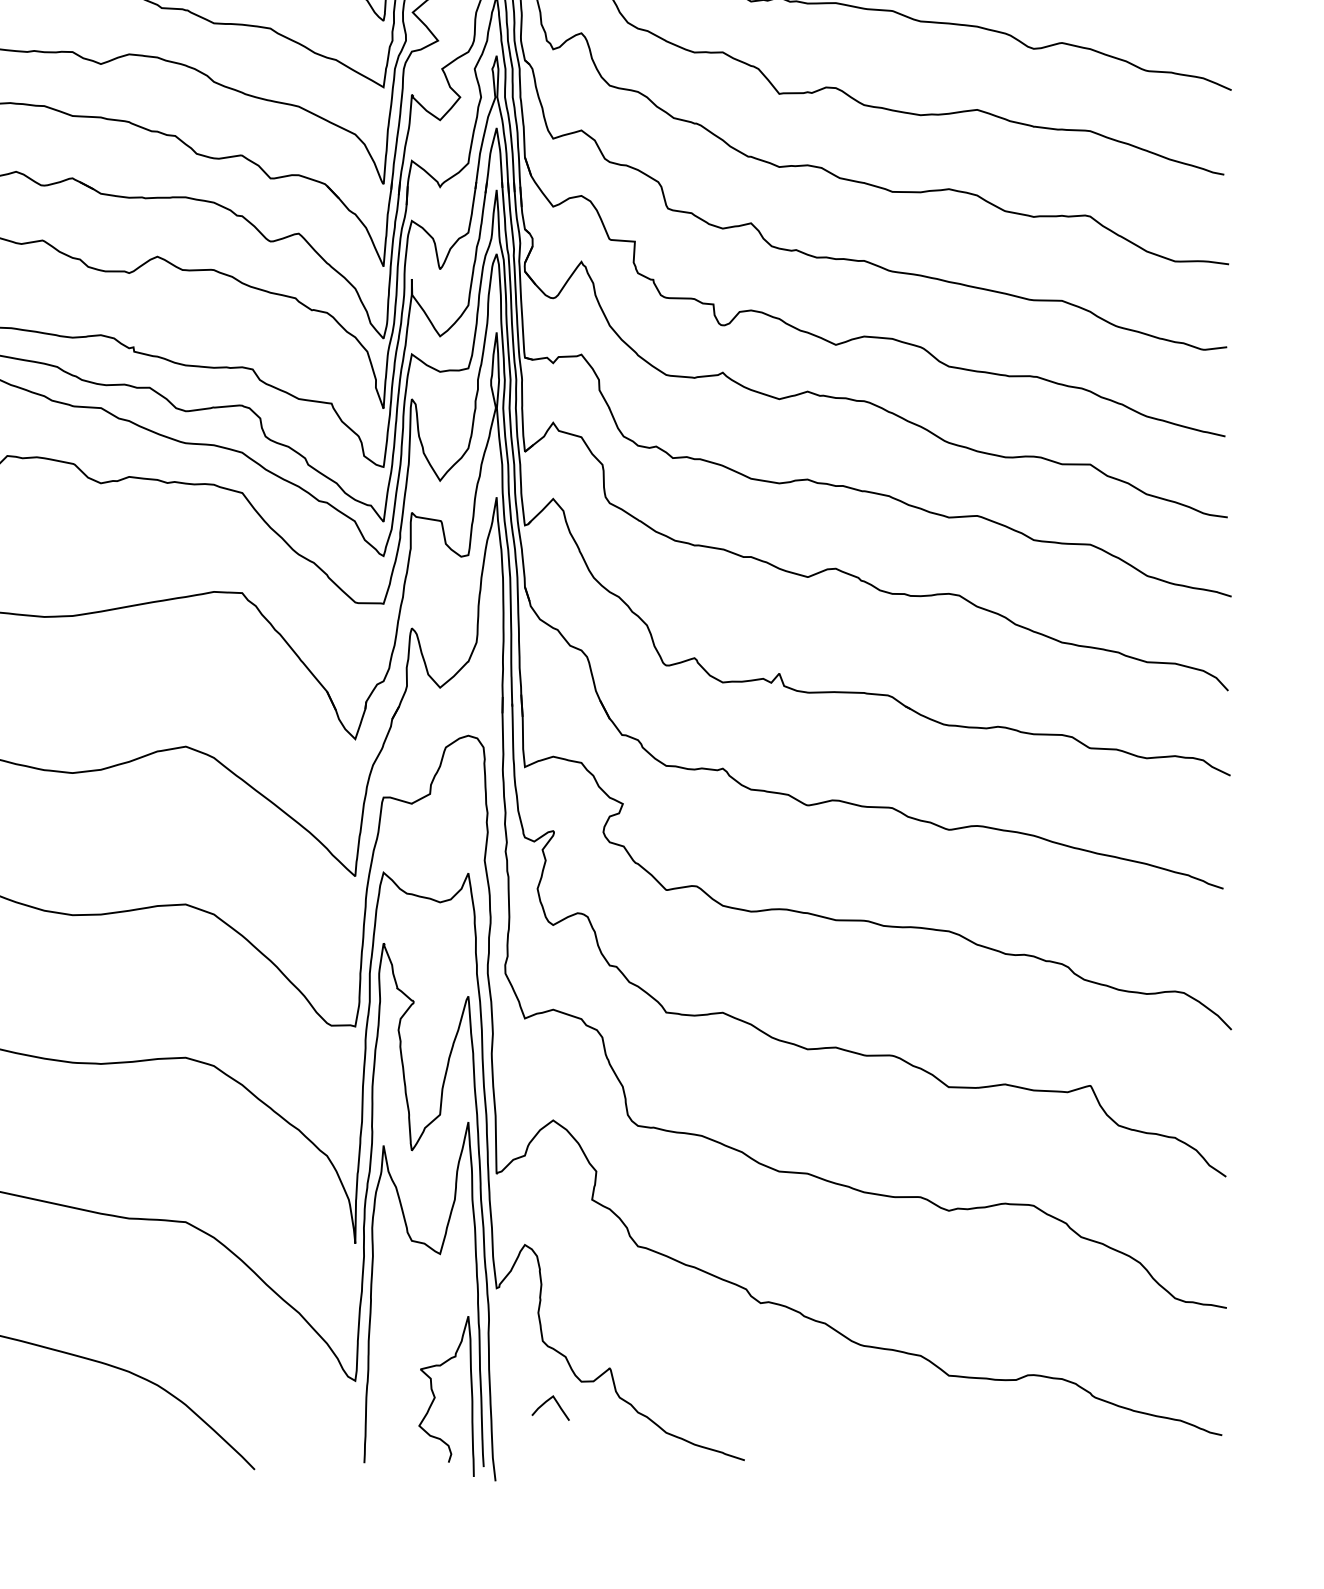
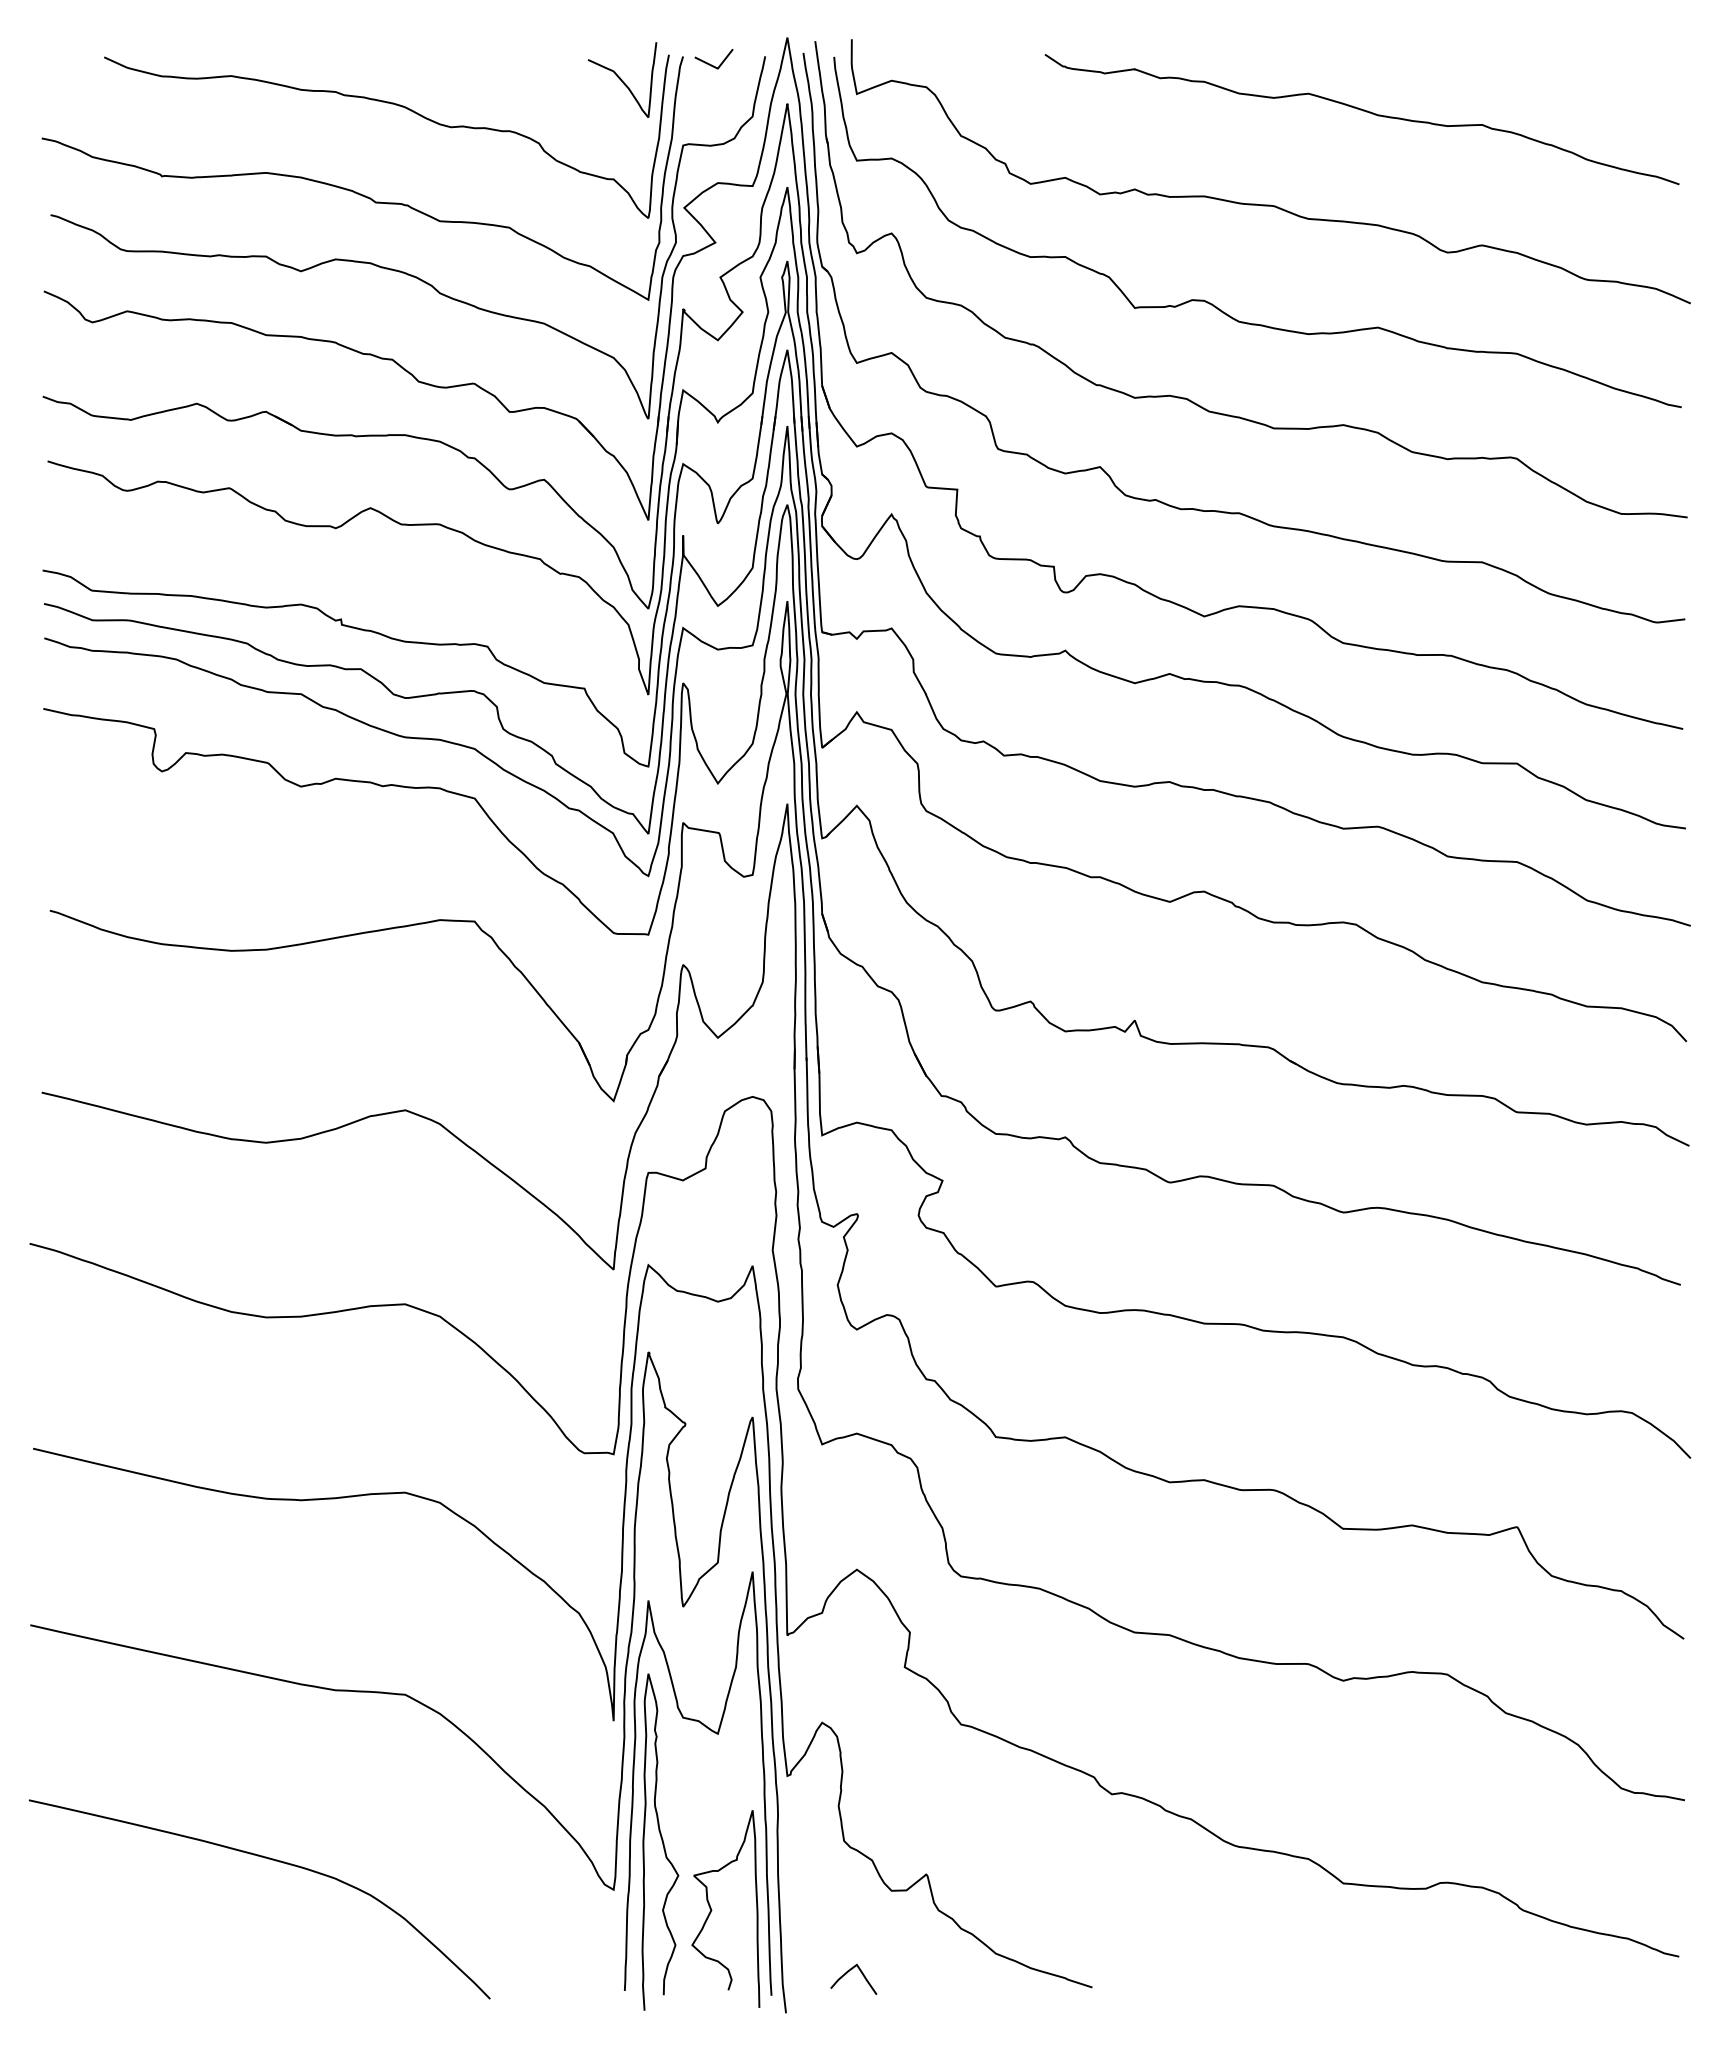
curve: (394, 1341) -> (661, 1841), added
curve: (546, 1402) -> (848, 1972), moved

